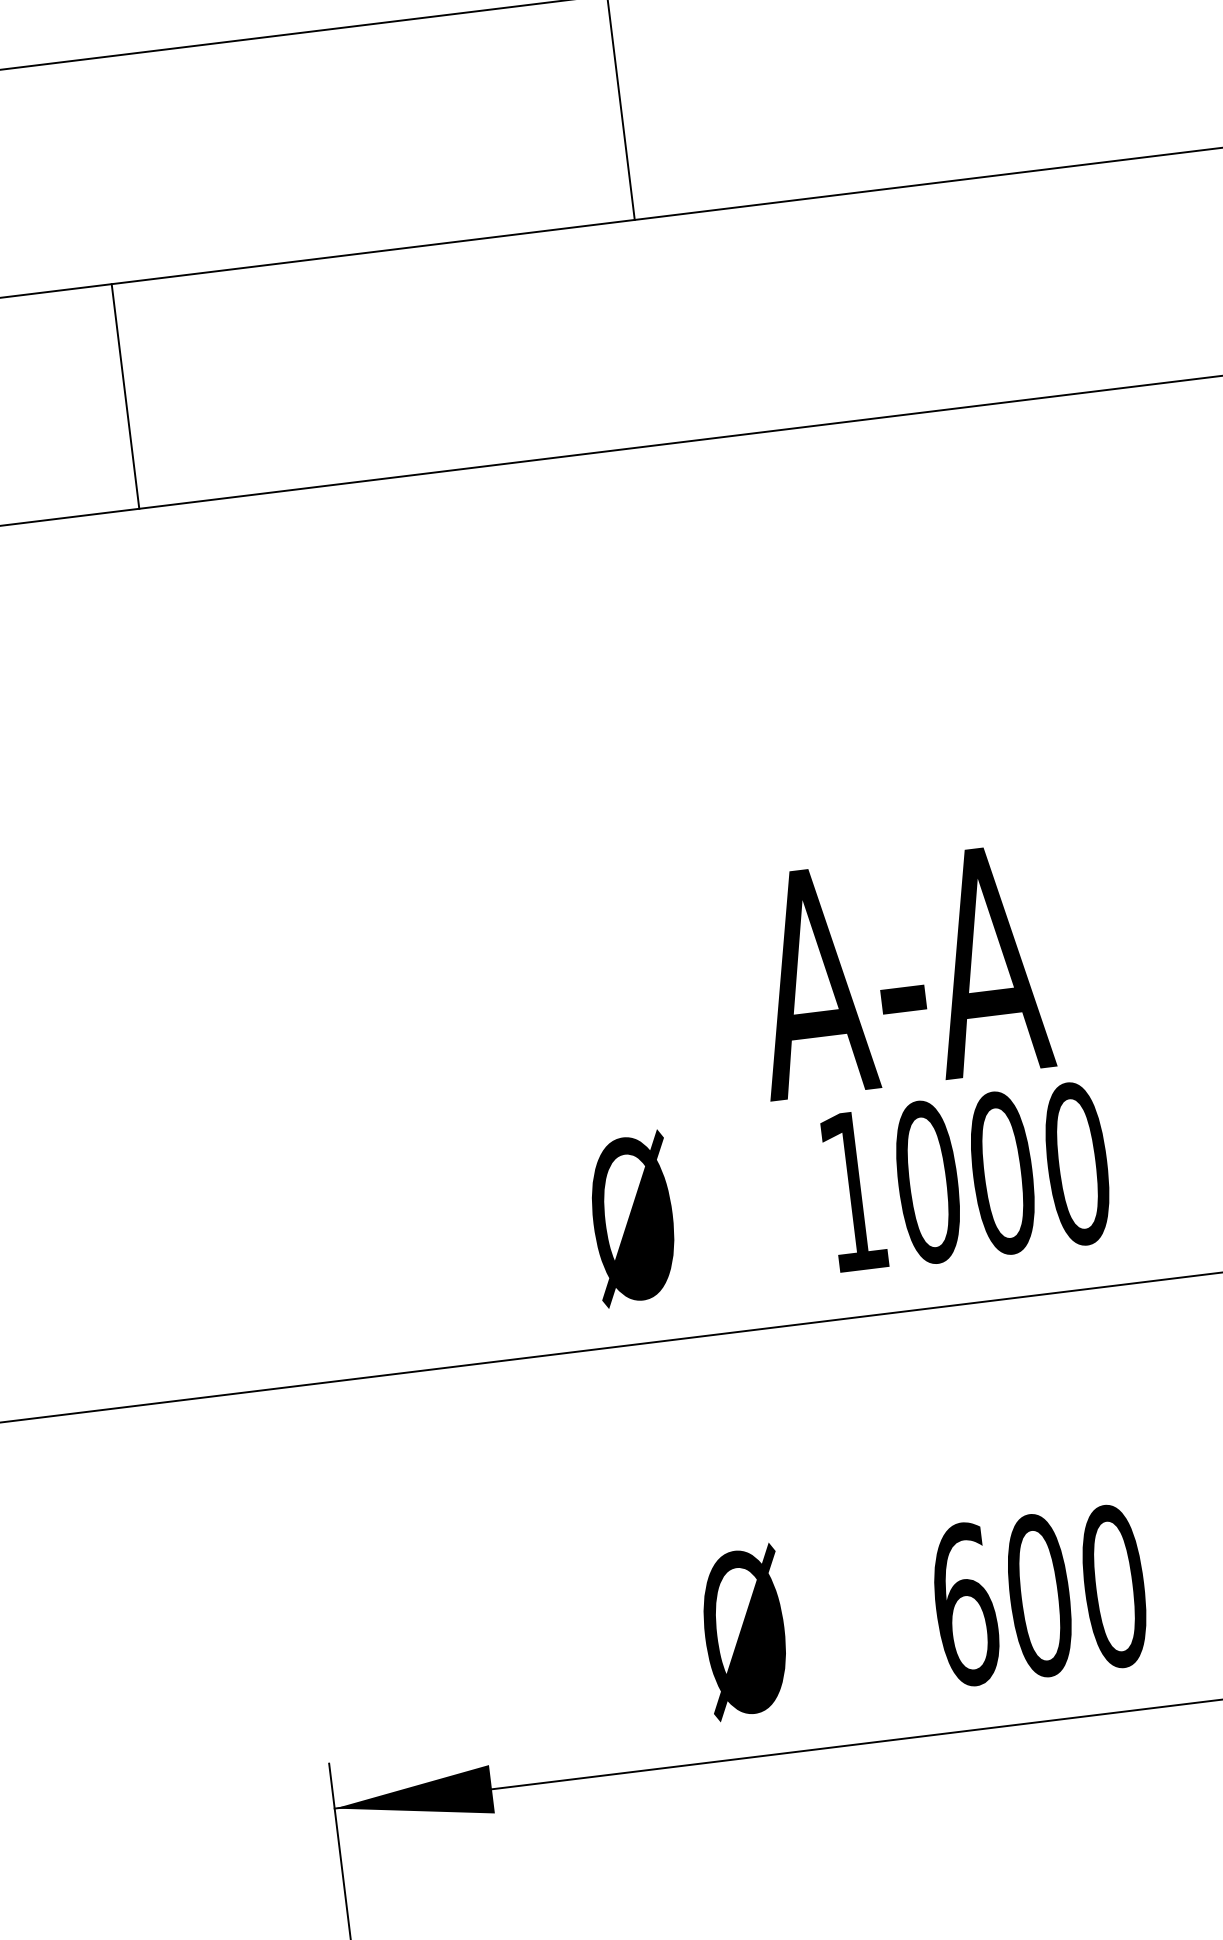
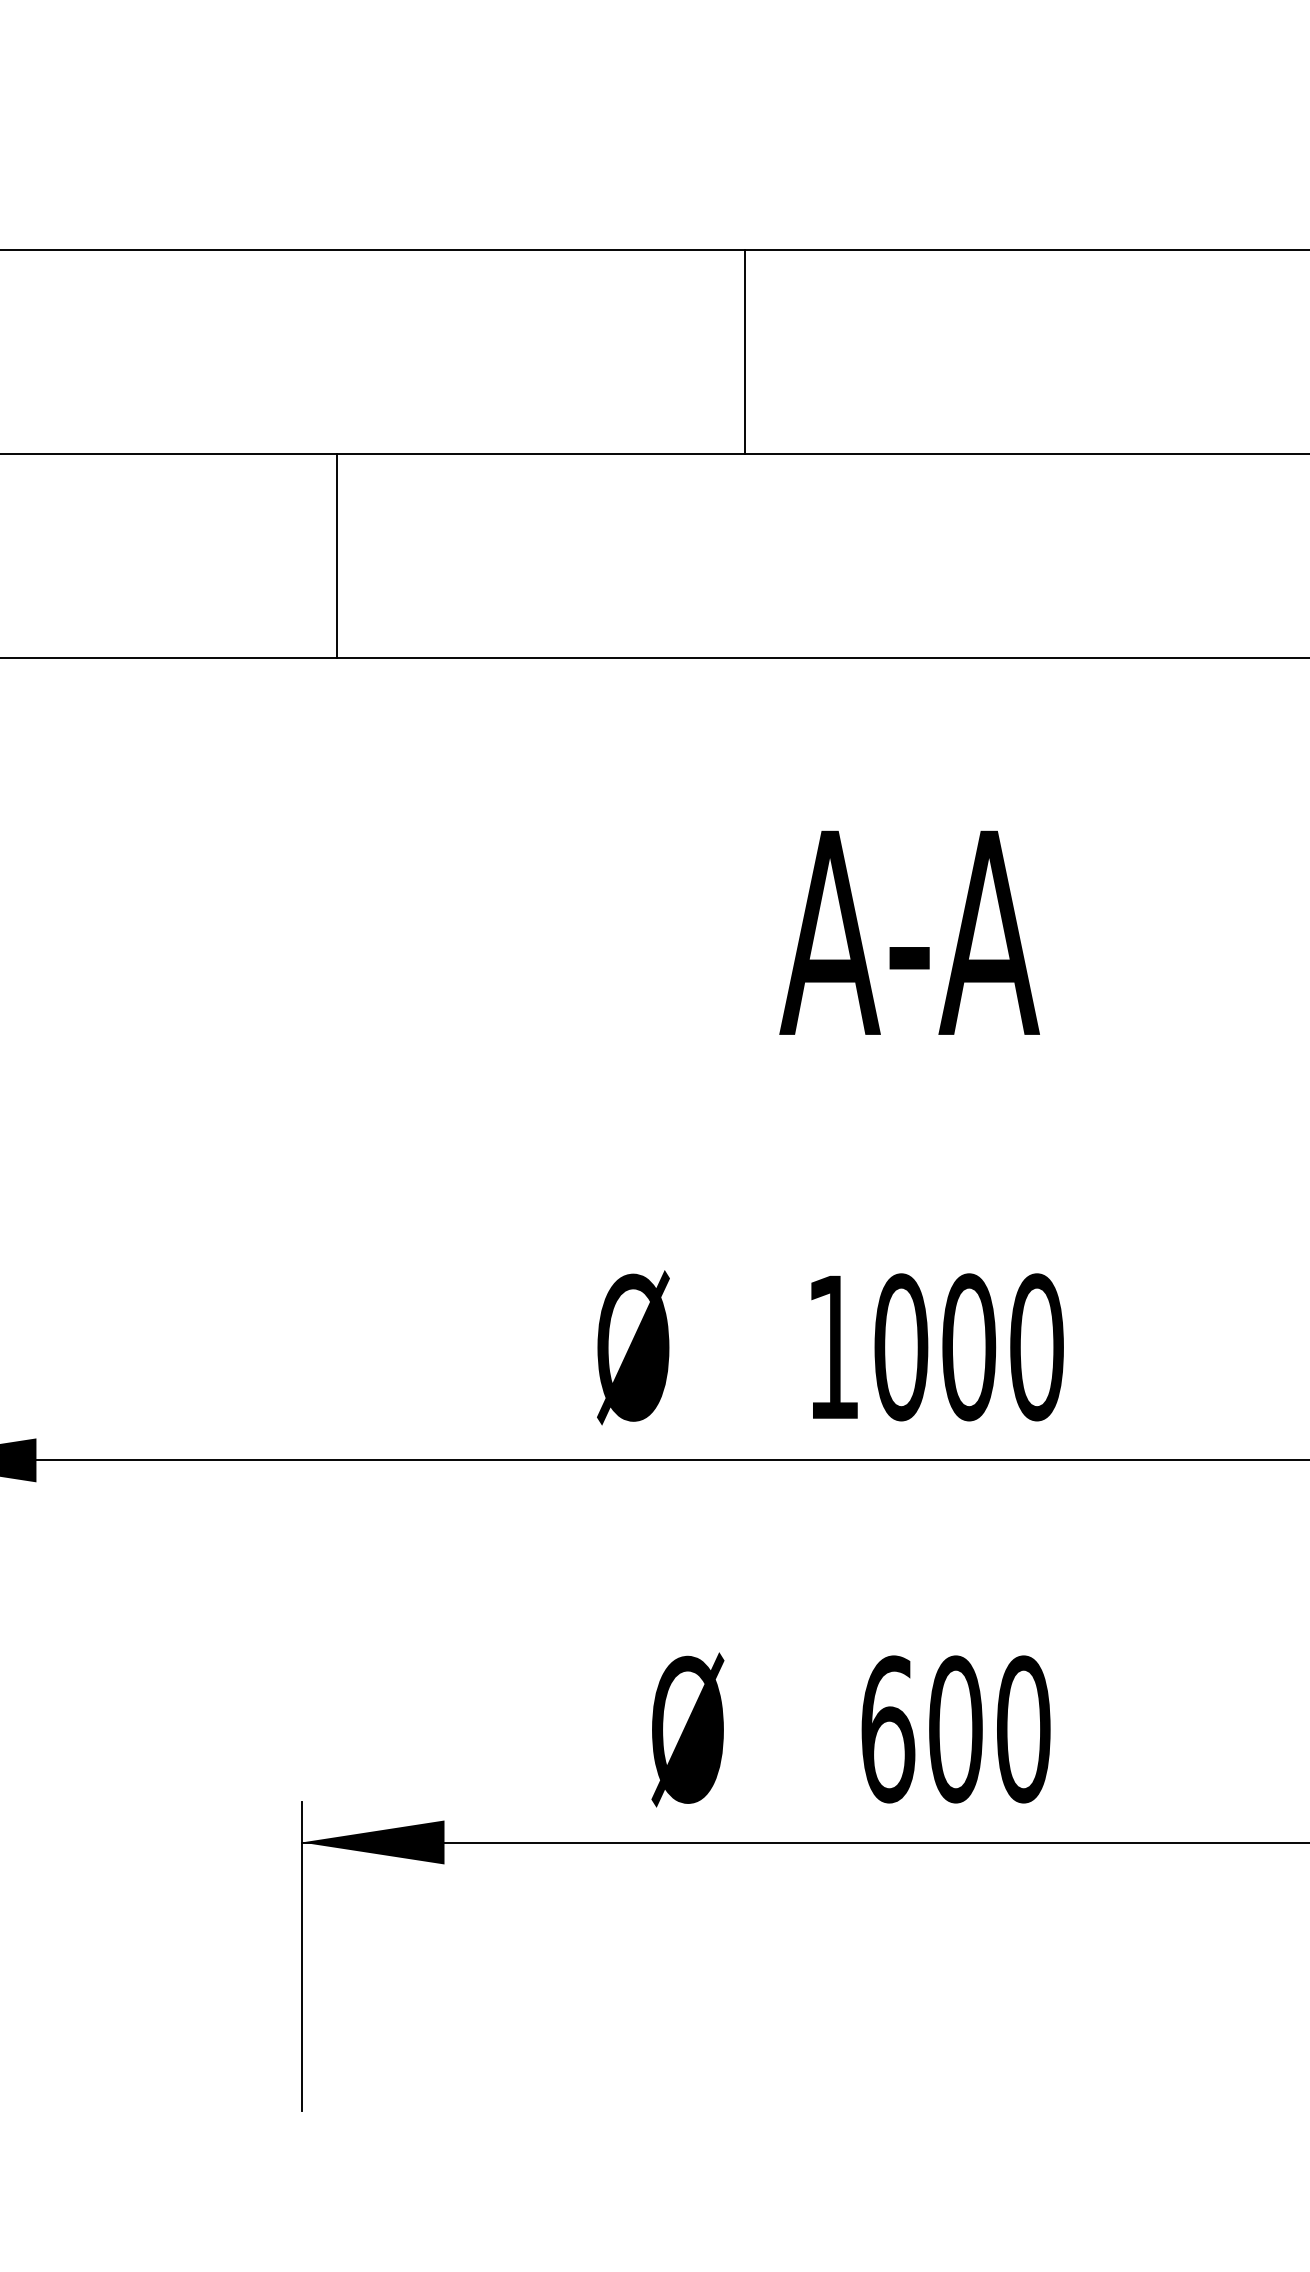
line: (125, 397) -> (336, 556), moved
text: (900, 971) -> (909, 932), moved

